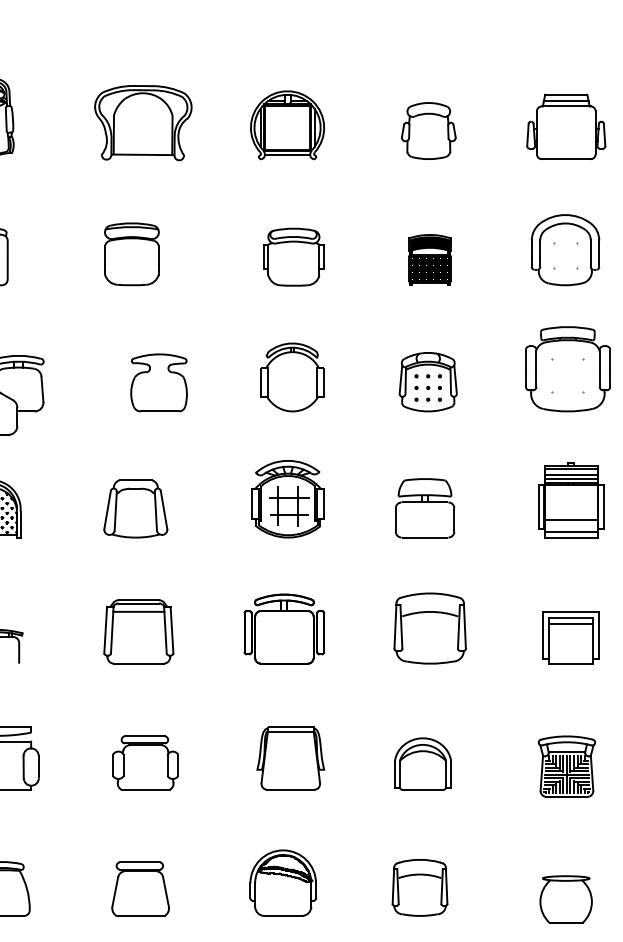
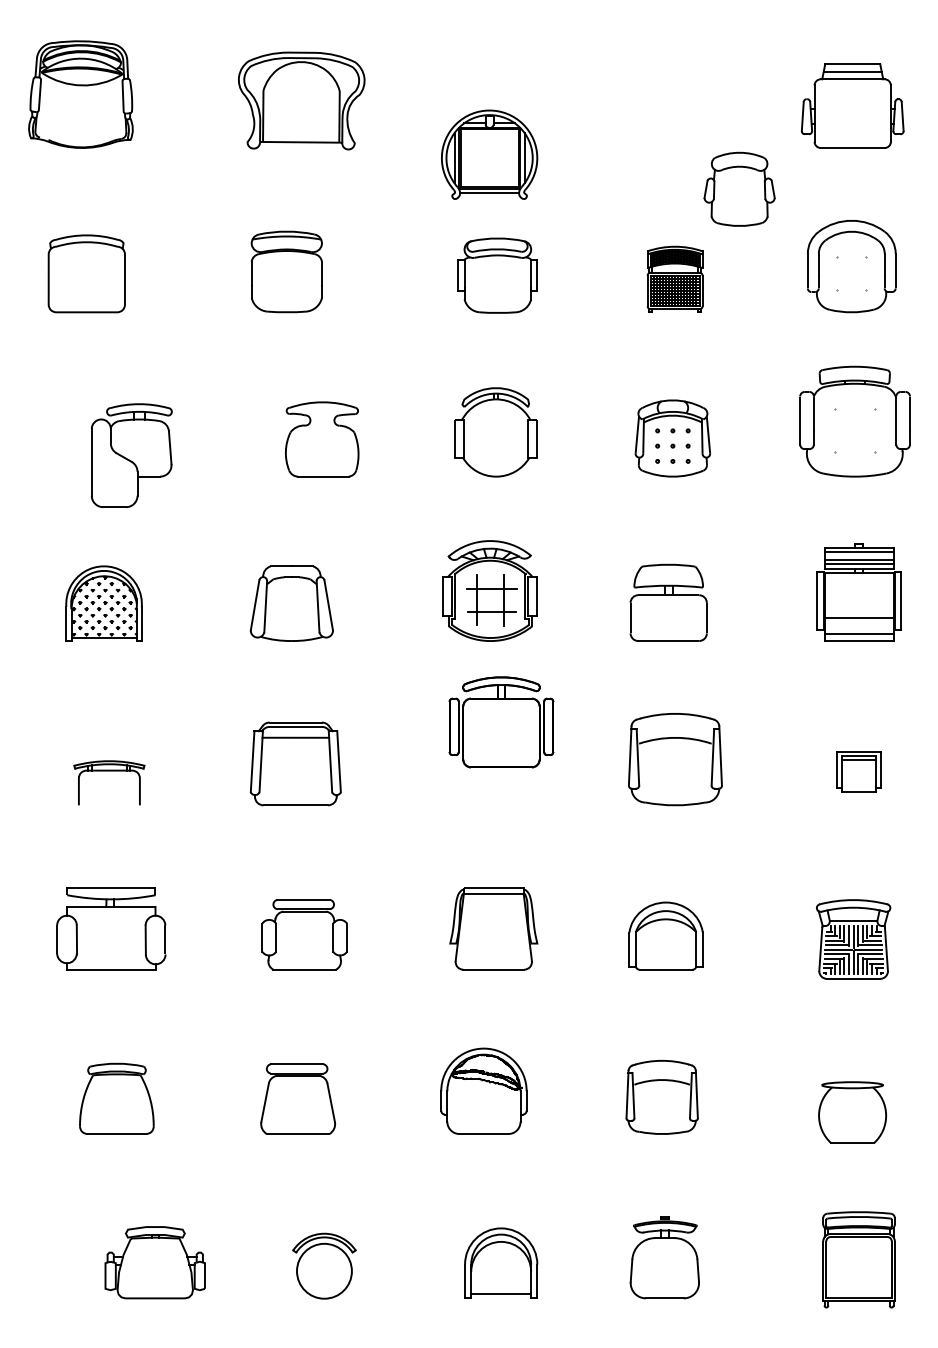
part: (287, 125) -> (489, 154), moved
part: (428, 130) -> (739, 188), moved
part: (284, 629) -> (501, 722), moved
part: (571, 637) -> (859, 771), size x0.6

